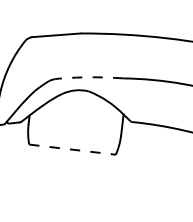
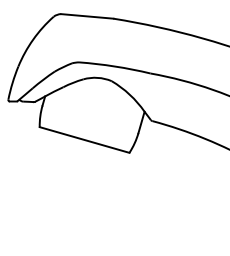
arc: (89, 77) -> (114, 66), dashed -> solid
line: (72, 150) -> (84, 140), dashed -> solid

